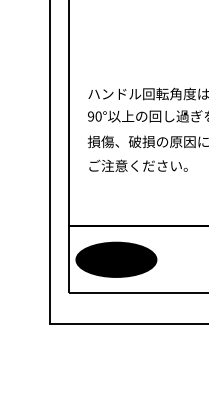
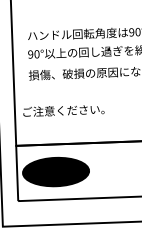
text: (138, 165) -> (63, 110), moved

